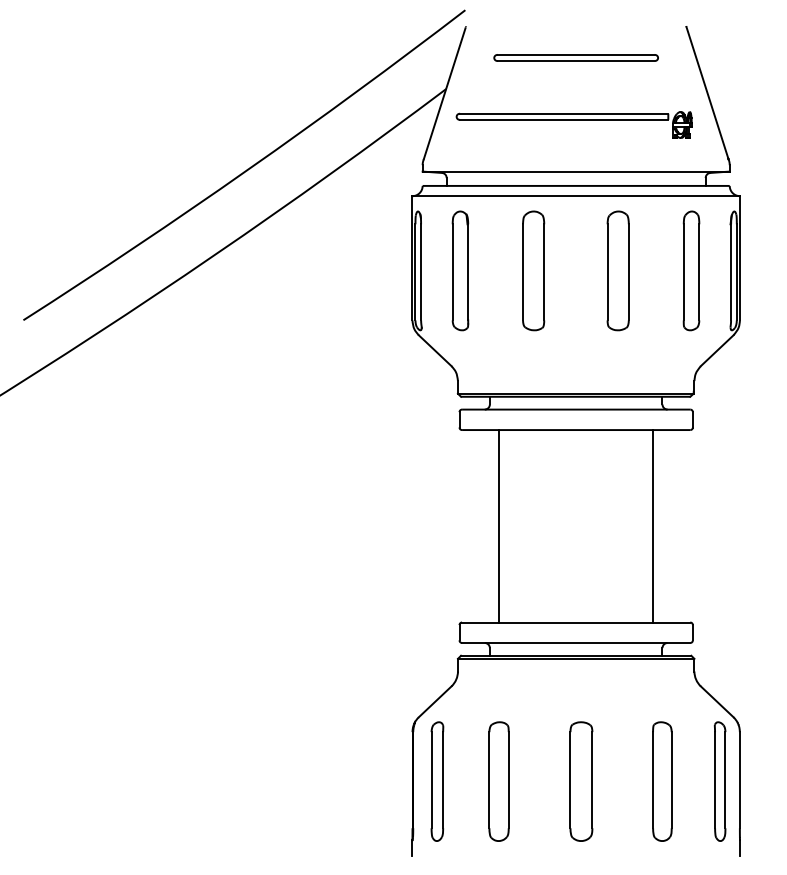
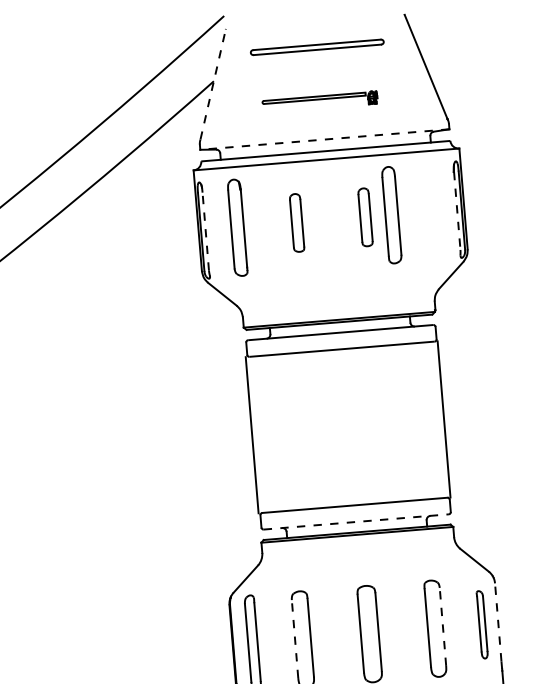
line: (444, 93) -> (212, 84), solid -> dashed
part: (573, 124) -> (319, 101), size x0.6
line: (576, 171) -> (325, 139), solid -> dashed
part: (533, 270) -> (296, 222), size x0.6
part: (617, 270) -> (364, 217), size x0.6
part: (691, 270) -> (391, 214), moved
line: (421, 271) -> (206, 230), solid -> dashed
line: (731, 272) -> (457, 211), solid -> dashed
line: (499, 526) -> (252, 435), moved
line: (652, 526) -> (443, 419), moved
line: (576, 642) -> (356, 521), solid -> dashed
line: (489, 779) -> (295, 638), solid -> dashed
line: (671, 779) -> (442, 626), solid -> dashed
line: (739, 779) -> (497, 621), solid -> dashed
part: (719, 781) -> (481, 624), size x0.7

